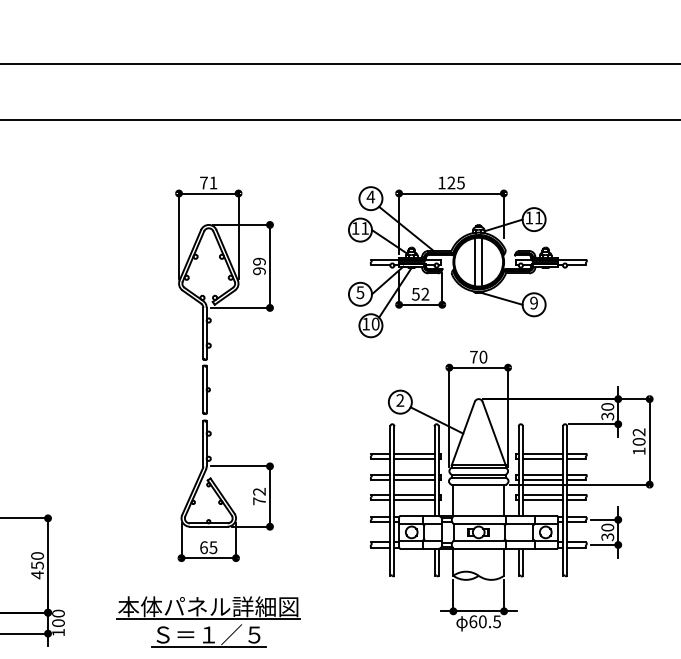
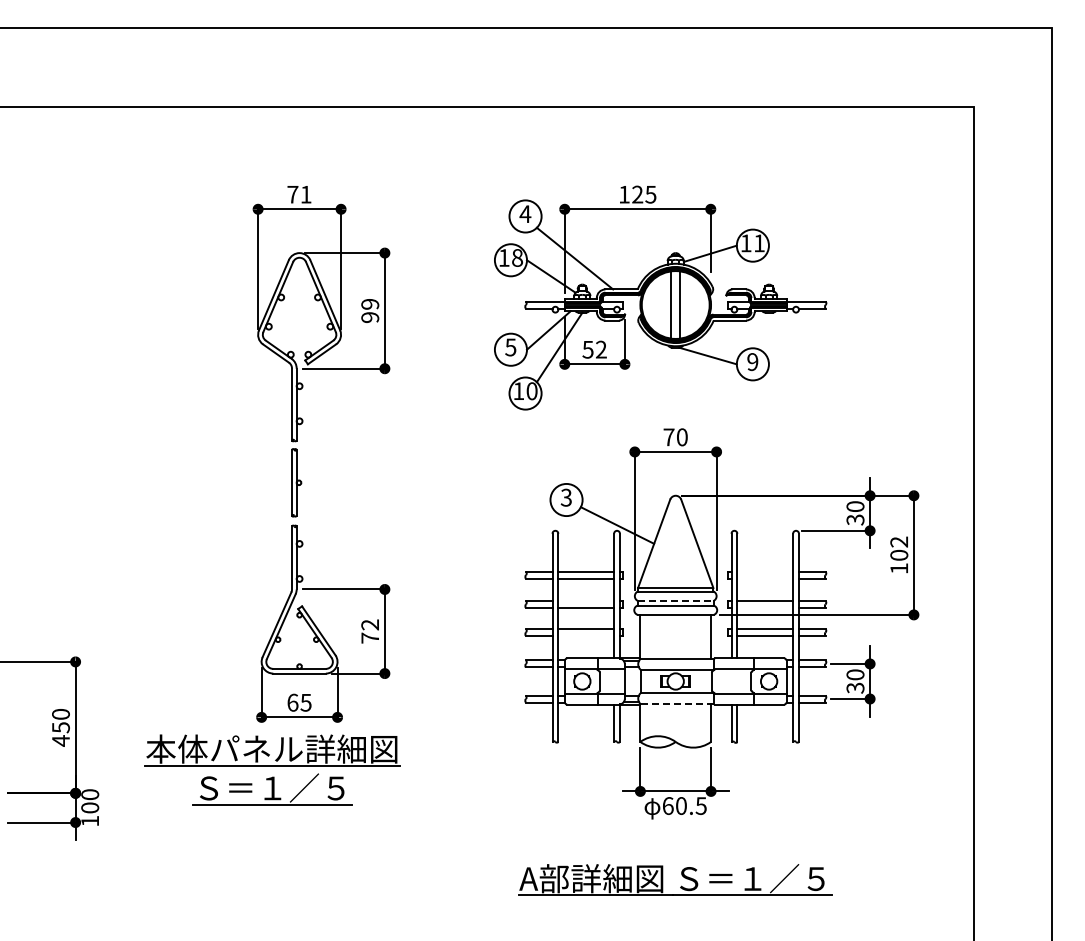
text: (365, 228) -> (517, 257), 11 -> 18
text: (399, 400) -> (565, 497), 2 -> 3
line: (543, 453) -> (765, 571), removed
line: (543, 458) -> (765, 578), removed
line: (414, 474) -> (586, 600), removed
line: (478, 474) -> (675, 600), solid -> dashed
line: (543, 479) -> (765, 607), removed
line: (414, 499) -> (586, 635), removed
line: (480, 548) -> (677, 704), solid -> dashed
part: (208, 621) -> (272, 769), moved

